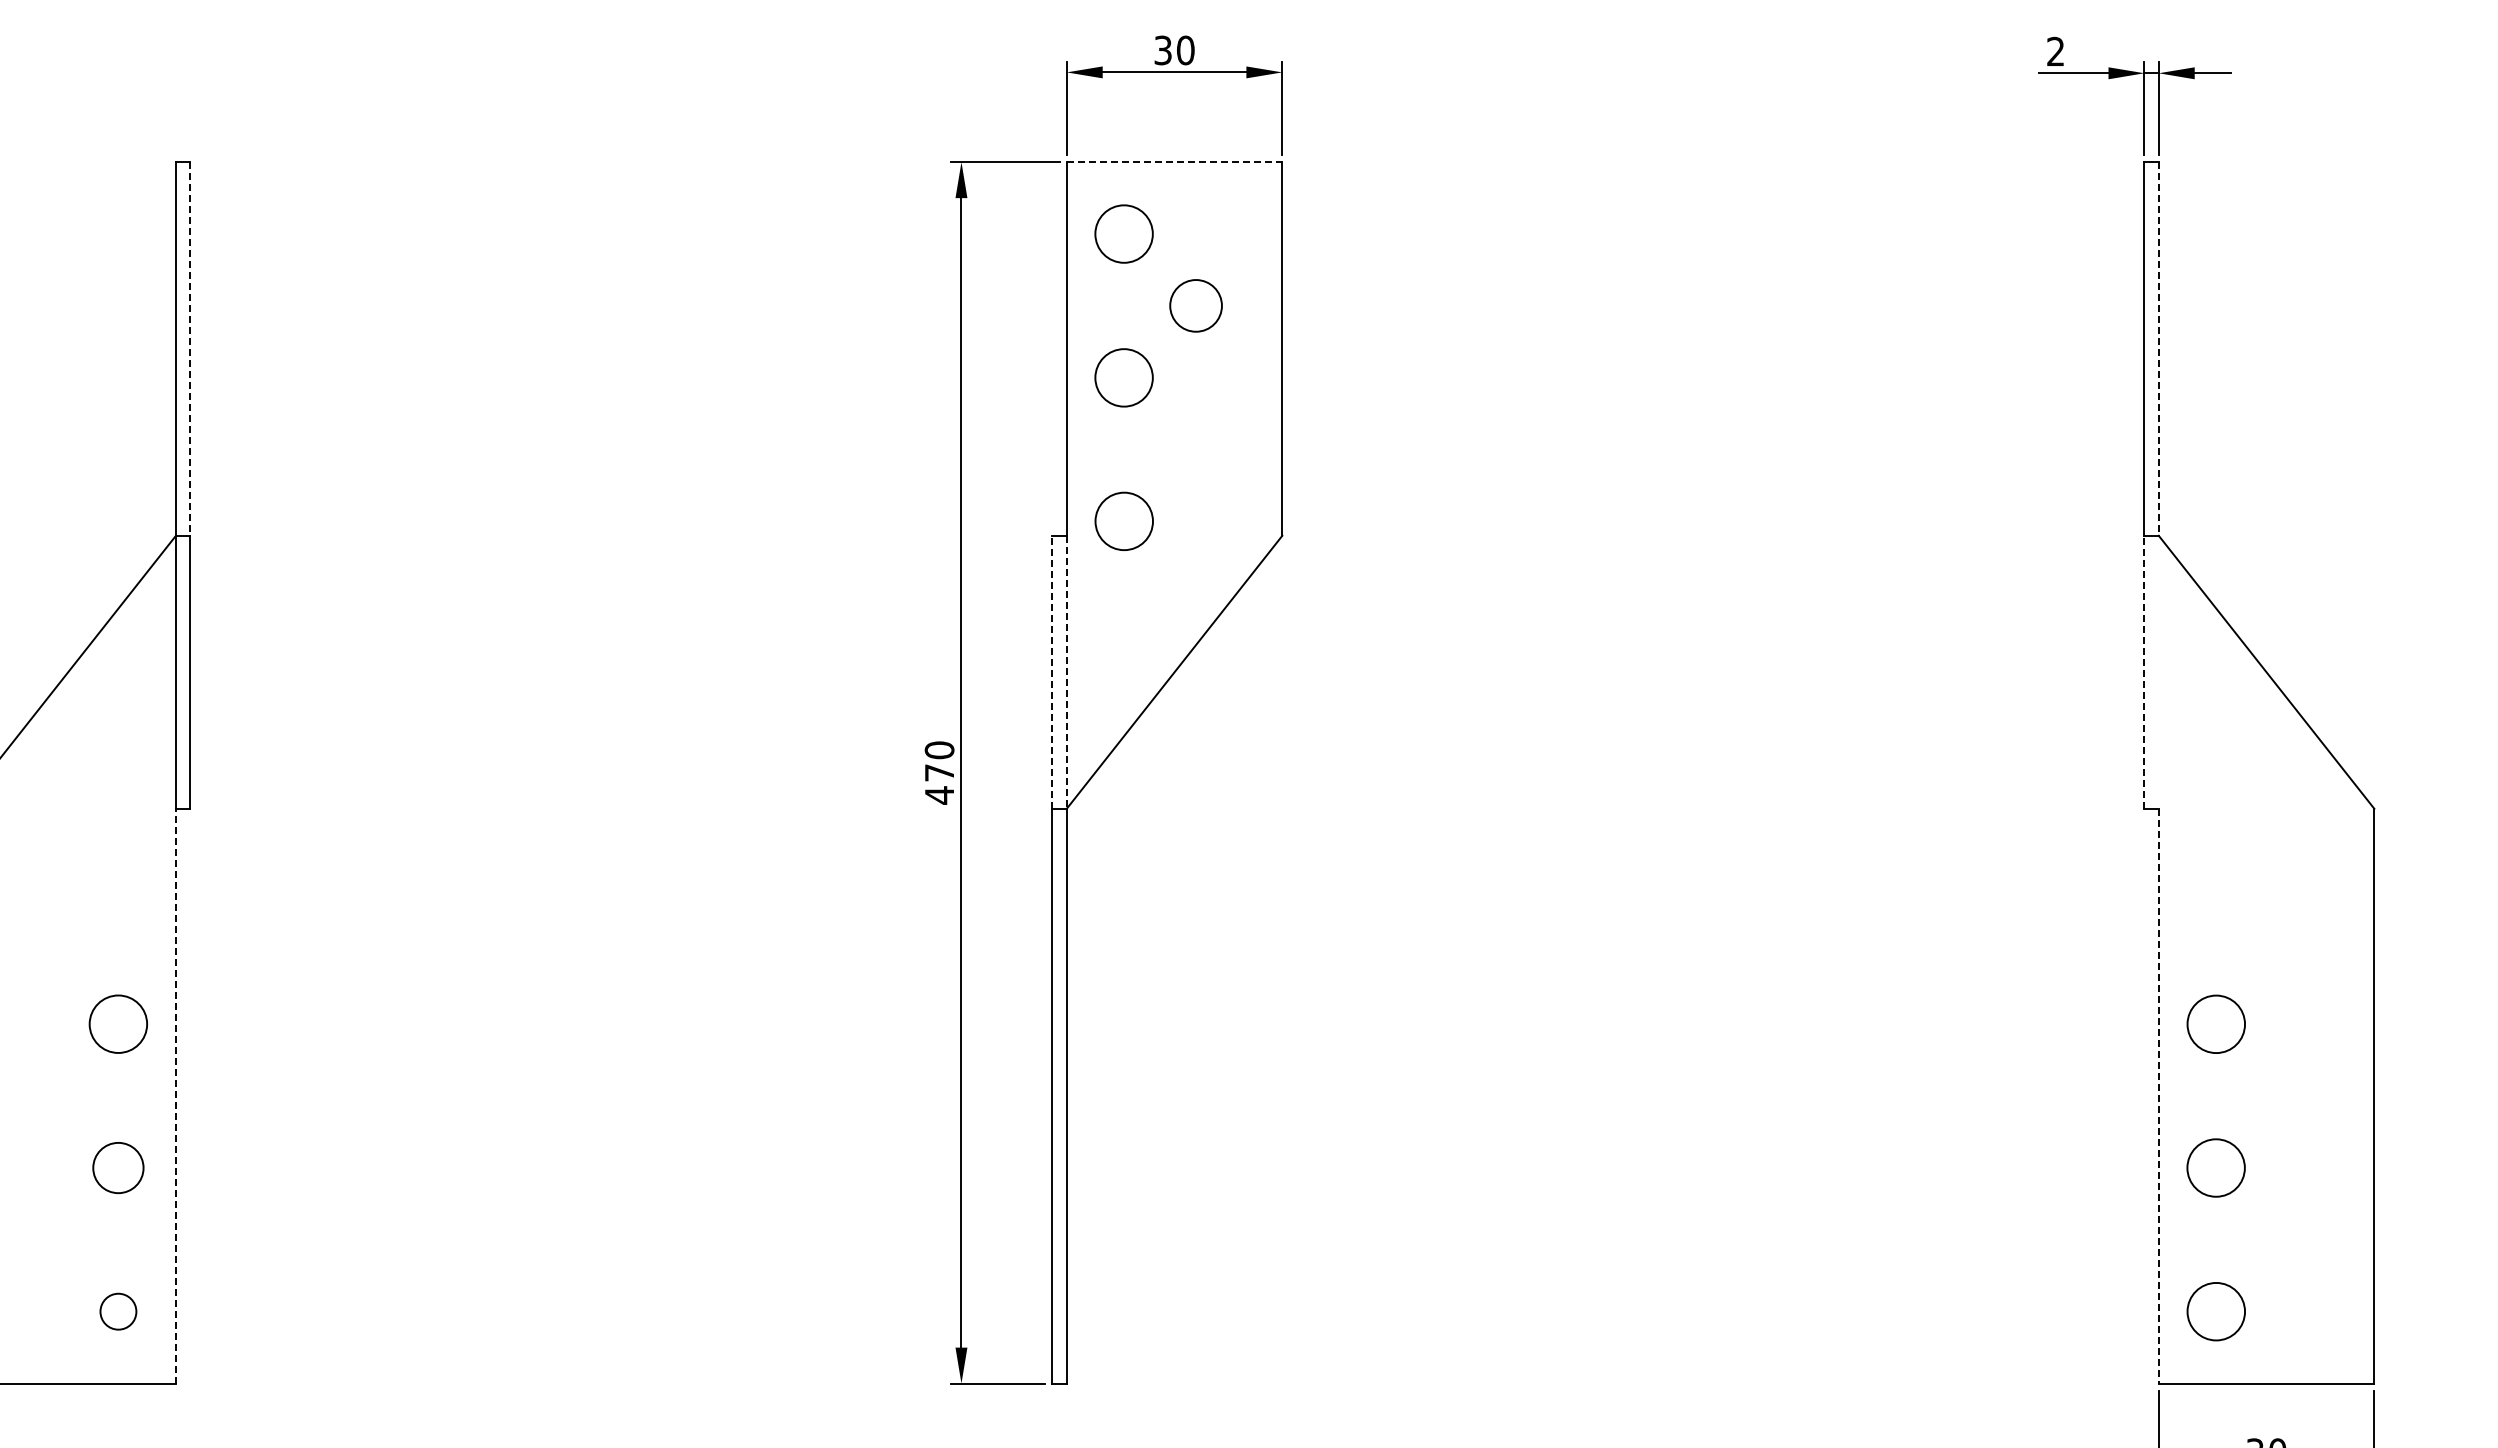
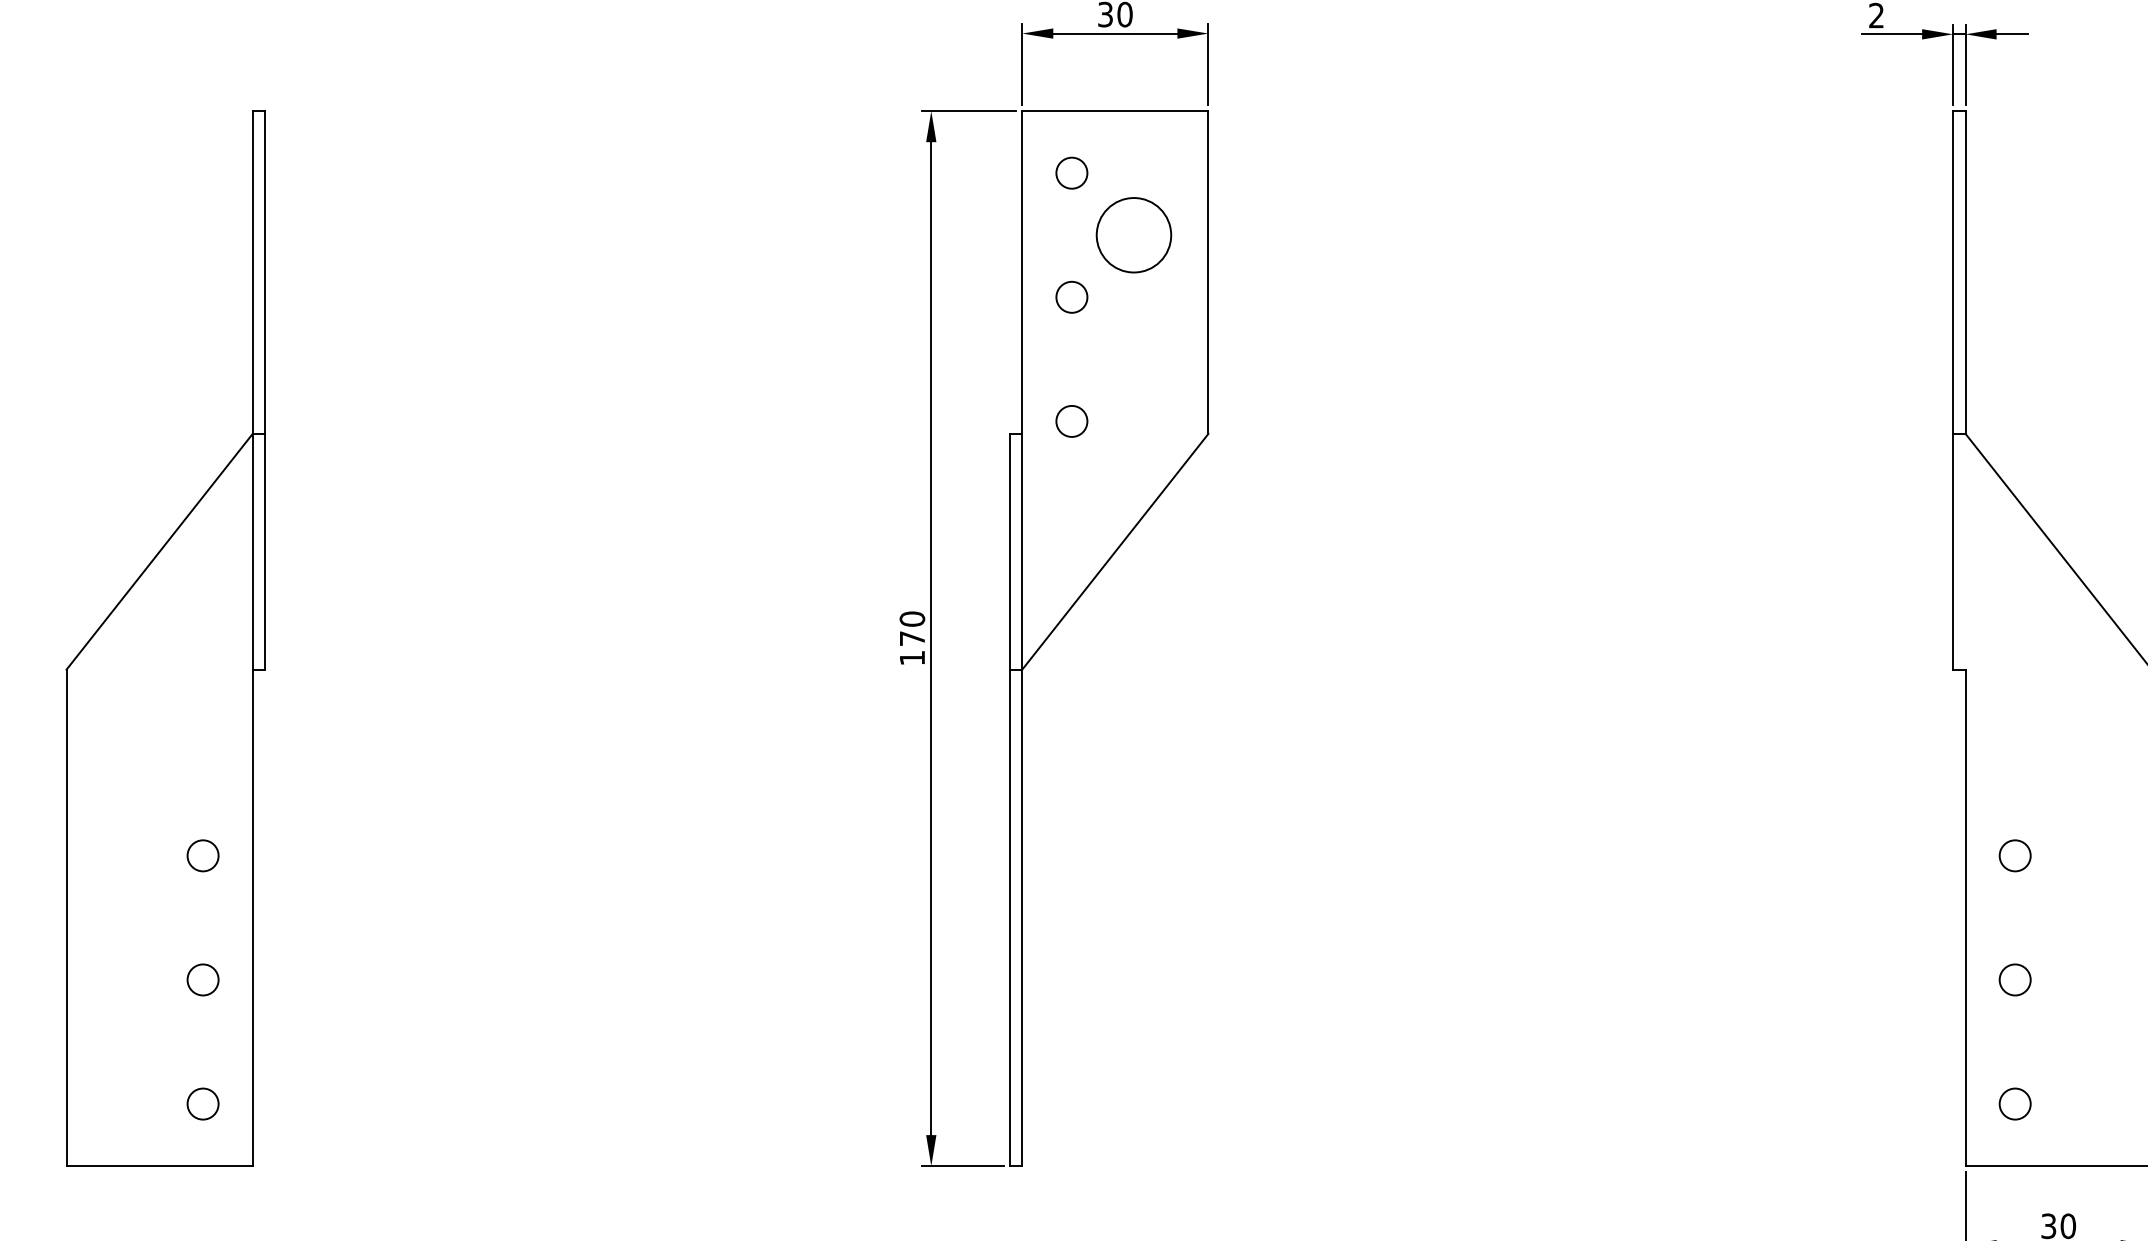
line: (1174, 162) -> (1115, 111), dashed -> solid
circle: (1124, 233) -> (1072, 172), size x0.62
circle: (1195, 305) -> (1133, 234), size x1.67
line: (190, 349) -> (265, 272), dashed -> solid
line: (2158, 349) -> (1965, 272), dashed -> solid
circle: (1124, 377) -> (1072, 297), size x0.62
circle: (1124, 521) -> (1072, 421), size x0.62
line: (1052, 672) -> (1009, 551), dashed -> solid
line: (1066, 672) -> (1022, 551), dashed -> solid
line: (2144, 672) -> (1953, 551), dashed -> solid
text: (939, 795) -> (912, 658), 470 -> 170
circle: (118, 1024) -> (203, 855), size x0.62
circle: (2216, 1024) -> (2015, 855), size x0.62
line: (175, 1095) -> (252, 917), dashed -> solid
line: (2158, 1096) -> (1965, 918), dashed -> solid
circle: (118, 1167) -> (203, 979), size x0.71
circle: (2216, 1167) -> (2015, 979), size x0.62
circle: (2216, 1311) -> (2015, 1103), size x0.62

